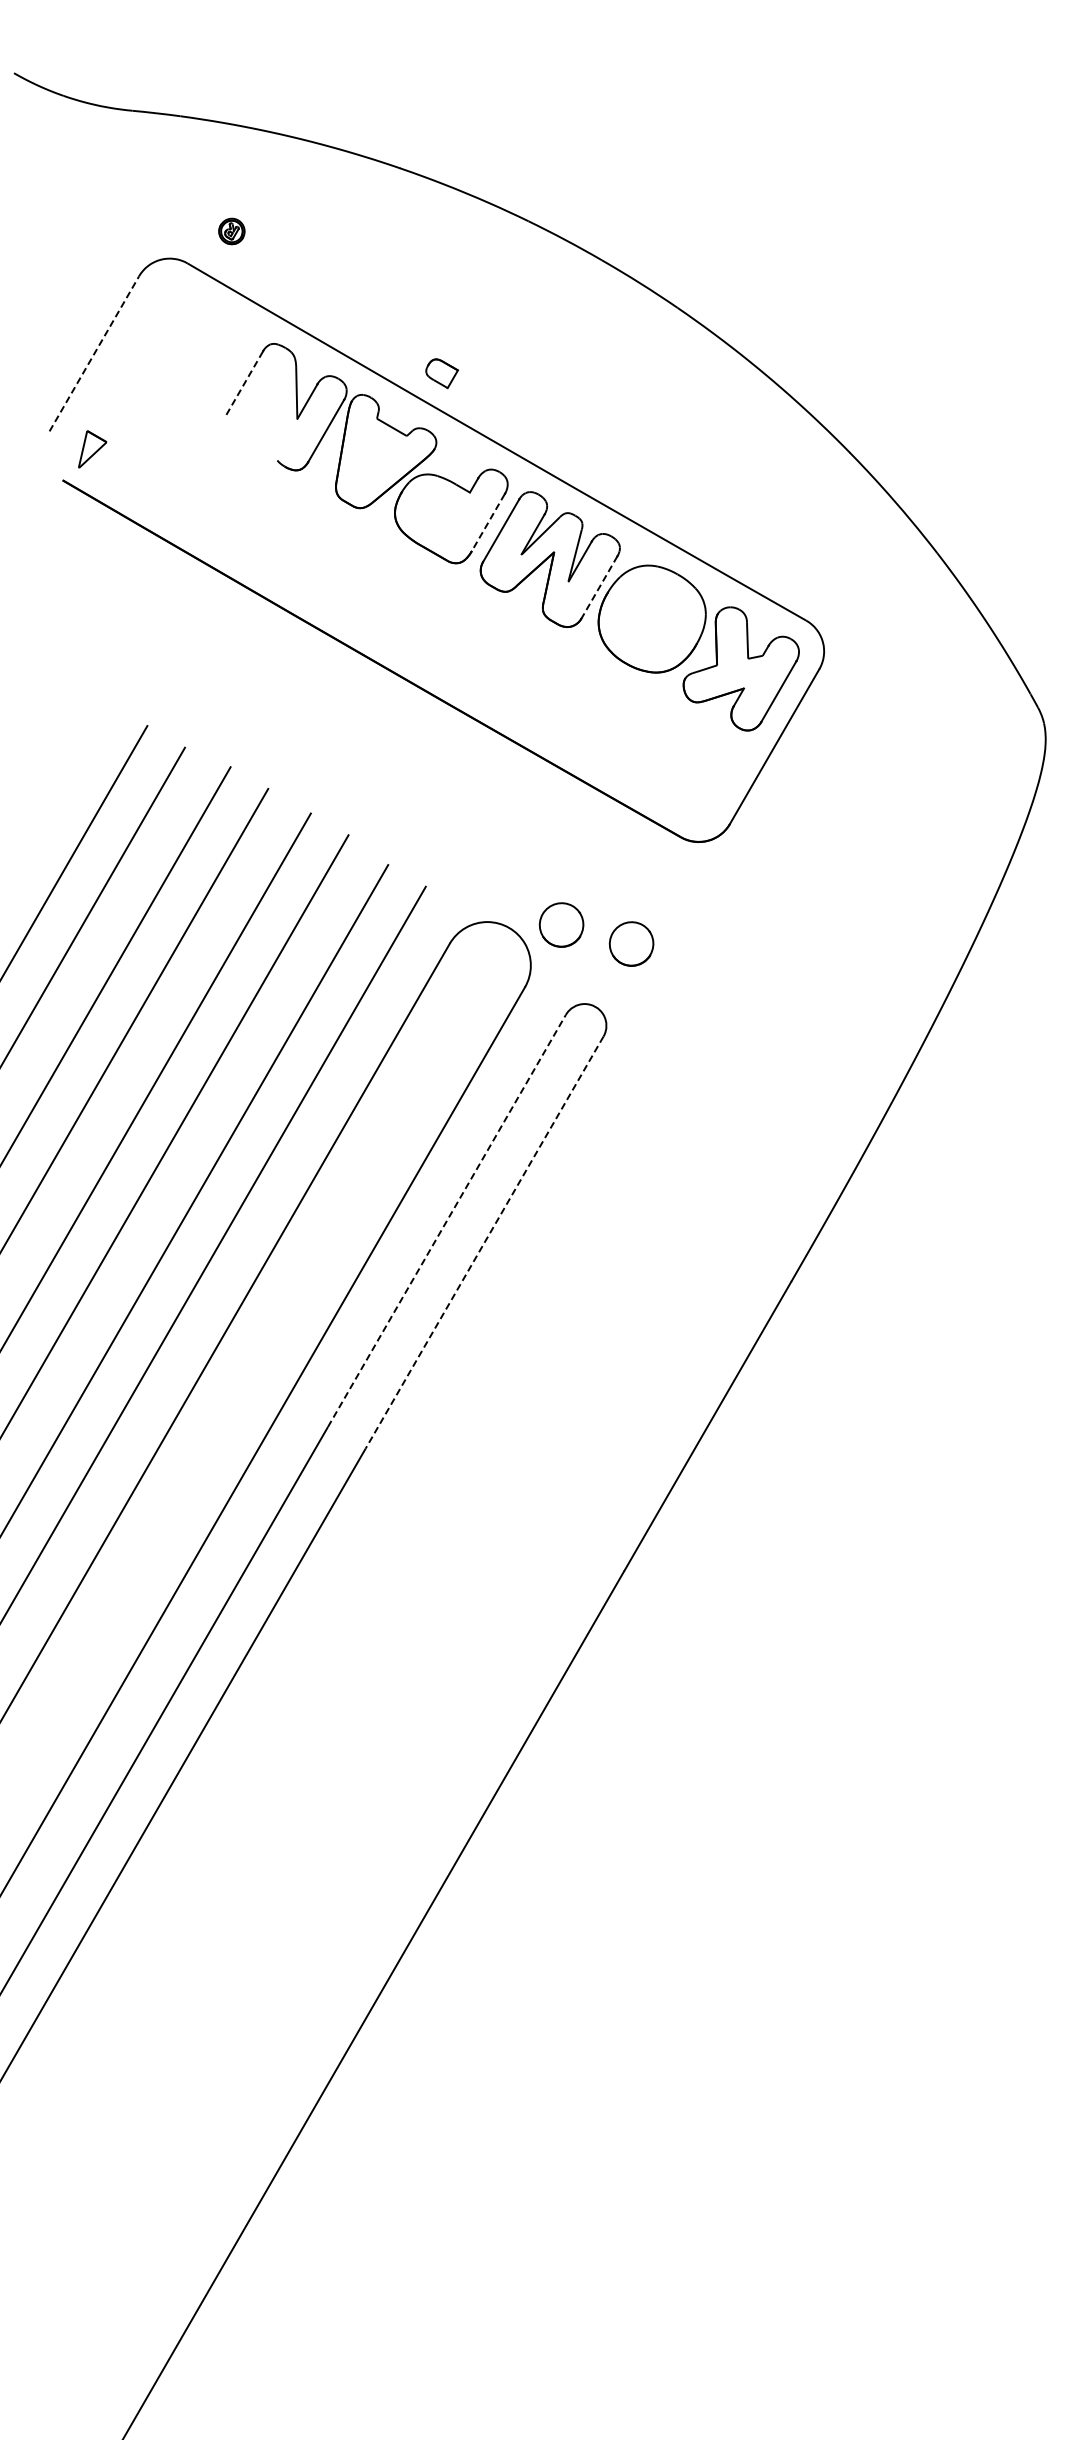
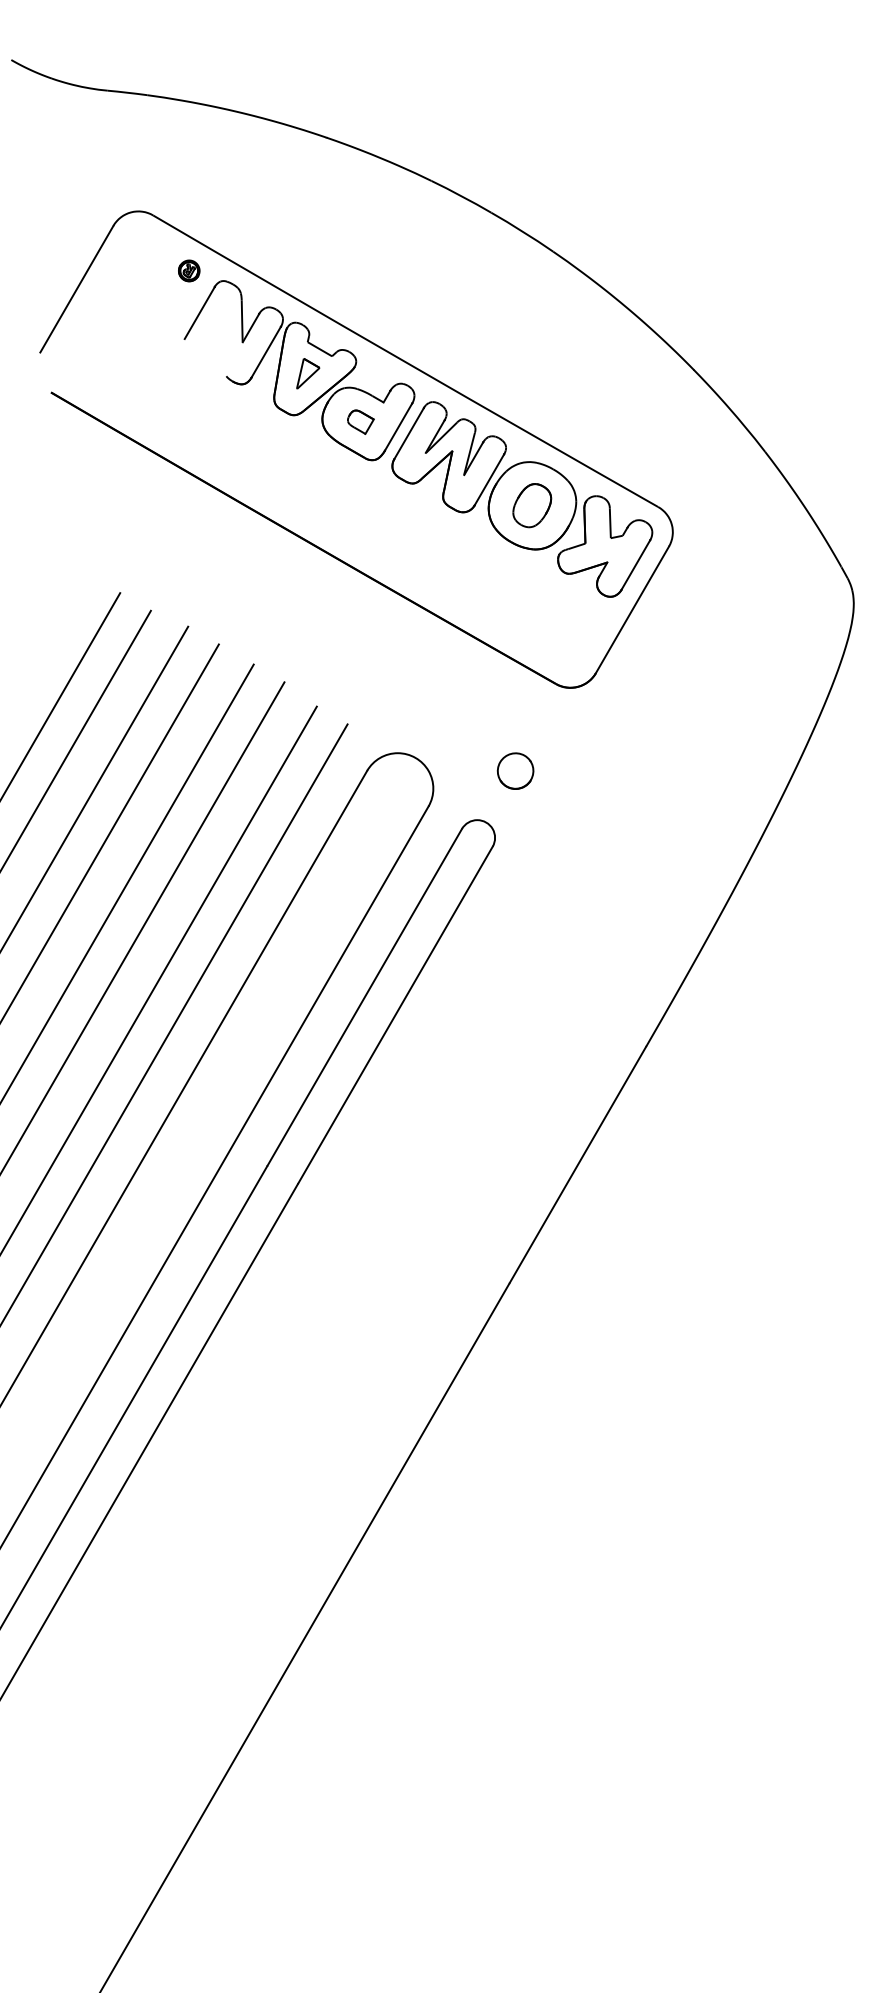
part: (231, 231) -> (188, 270), moved
line: (94, 353) -> (77, 288), dashed -> solid
part: (441, 373) -> (360, 422), moved
line: (244, 382) -> (199, 312), dashed -> solid
part: (92, 449) -> (308, 373), moved
line: (488, 522) -> (398, 426), dashed -> solid
line: (599, 587) -> (489, 480), dashed -> solid
part: (651, 618) -> (531, 505), added
part: (561, 924) -> (458, 755), removed
line: (446, 1220) -> (364, 996), dashed -> solid
line: (484, 1242) -> (395, 1014), dashed -> solid

